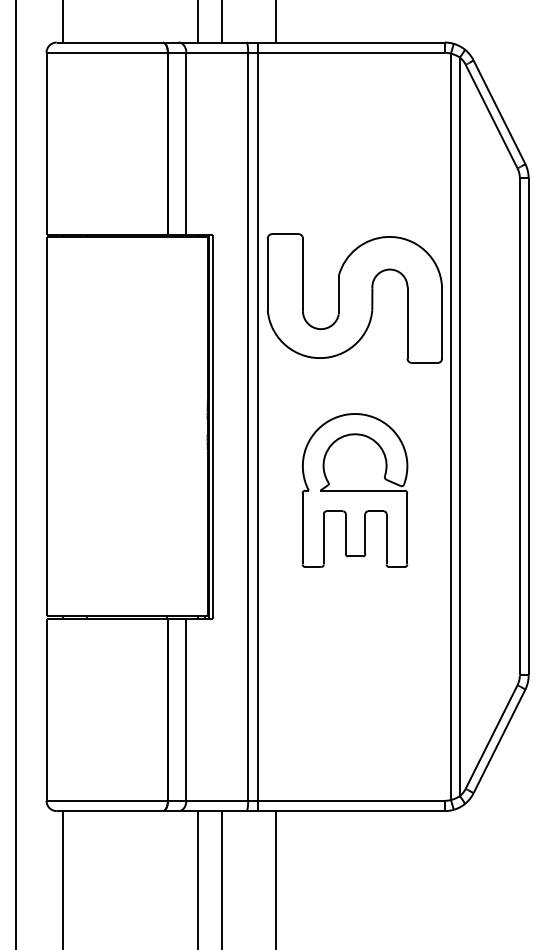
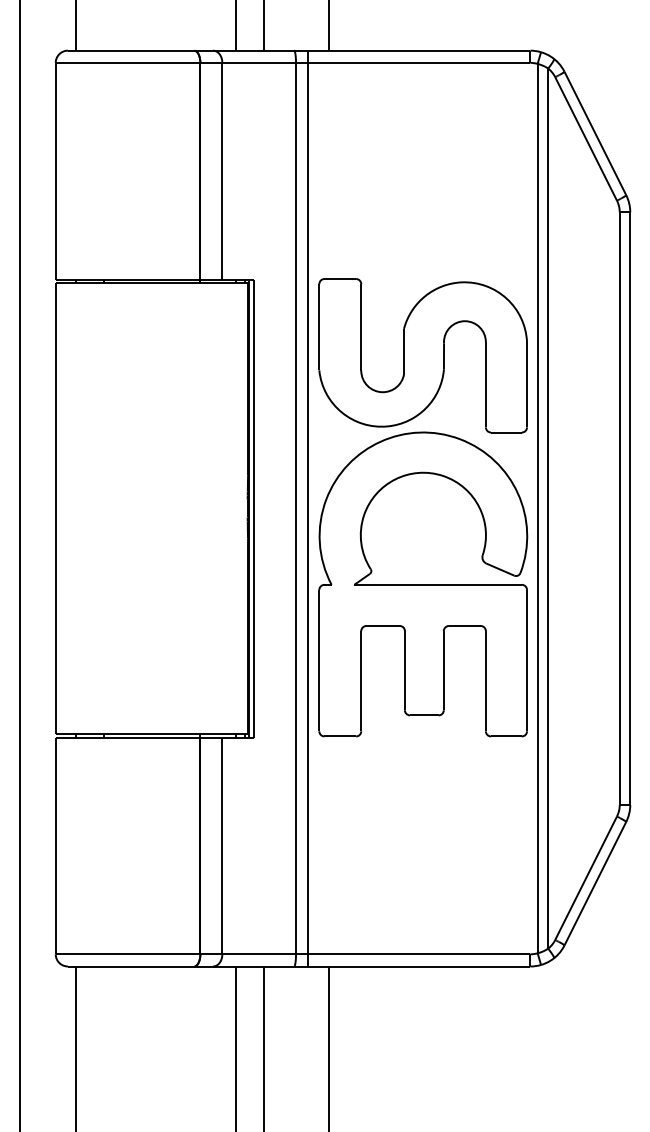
part: (355, 490) -> (423, 584), size x1.67

